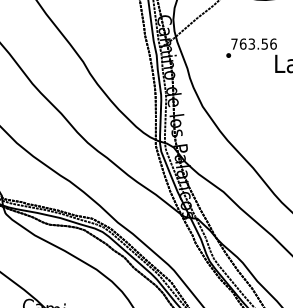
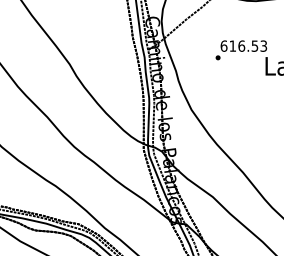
text: (253, 43) -> (243, 45), 763.56 -> 616.53

